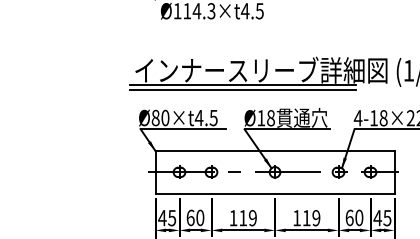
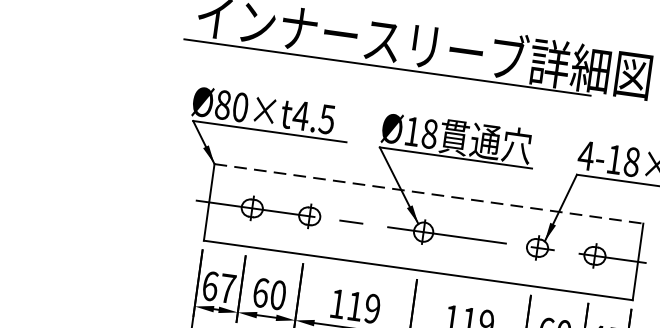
line: (242, 90) -> (385, 77), removed
line: (275, 151) -> (429, 194), solid -> dashed
text: (167, 217) -> (219, 286), 45 -> 67

